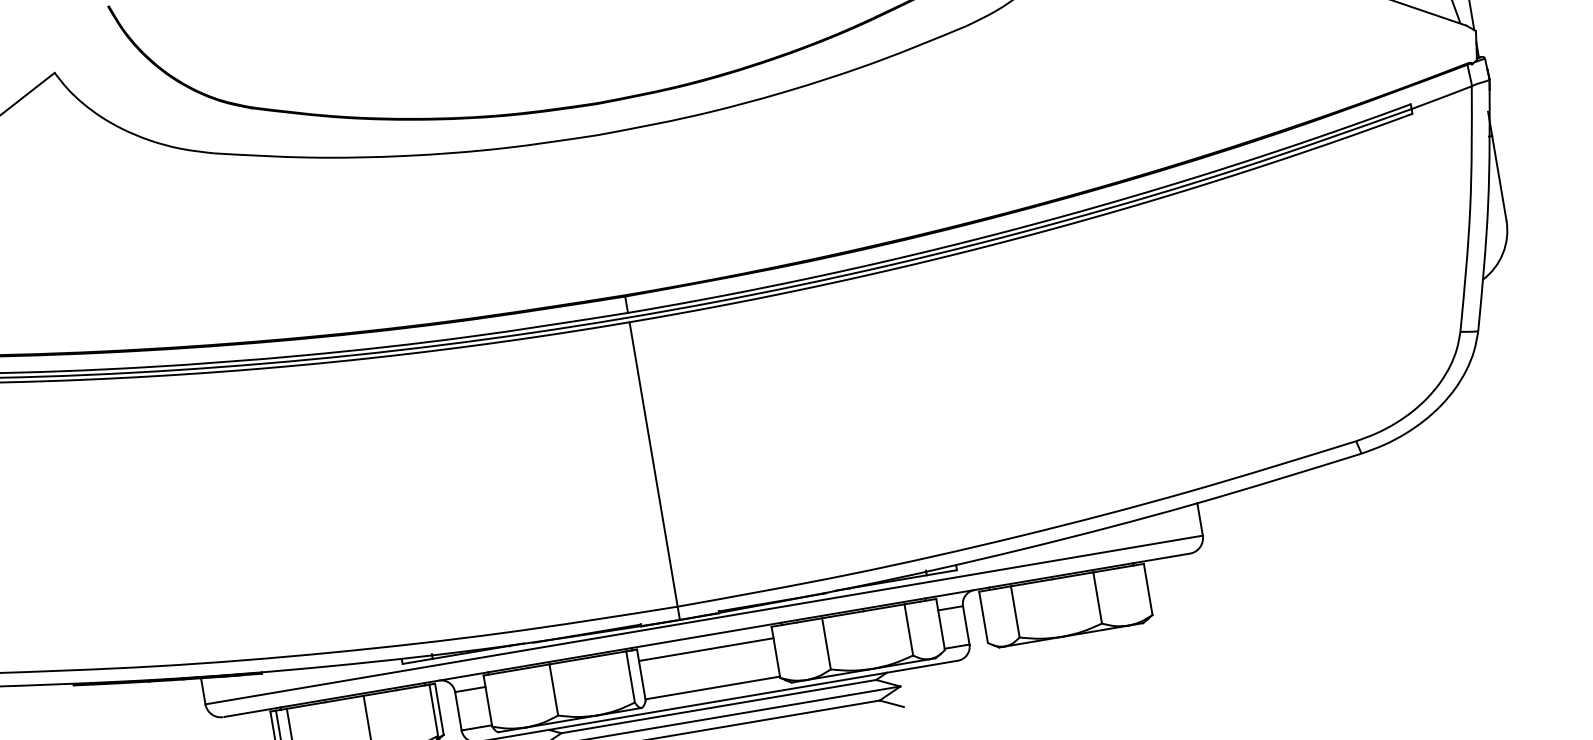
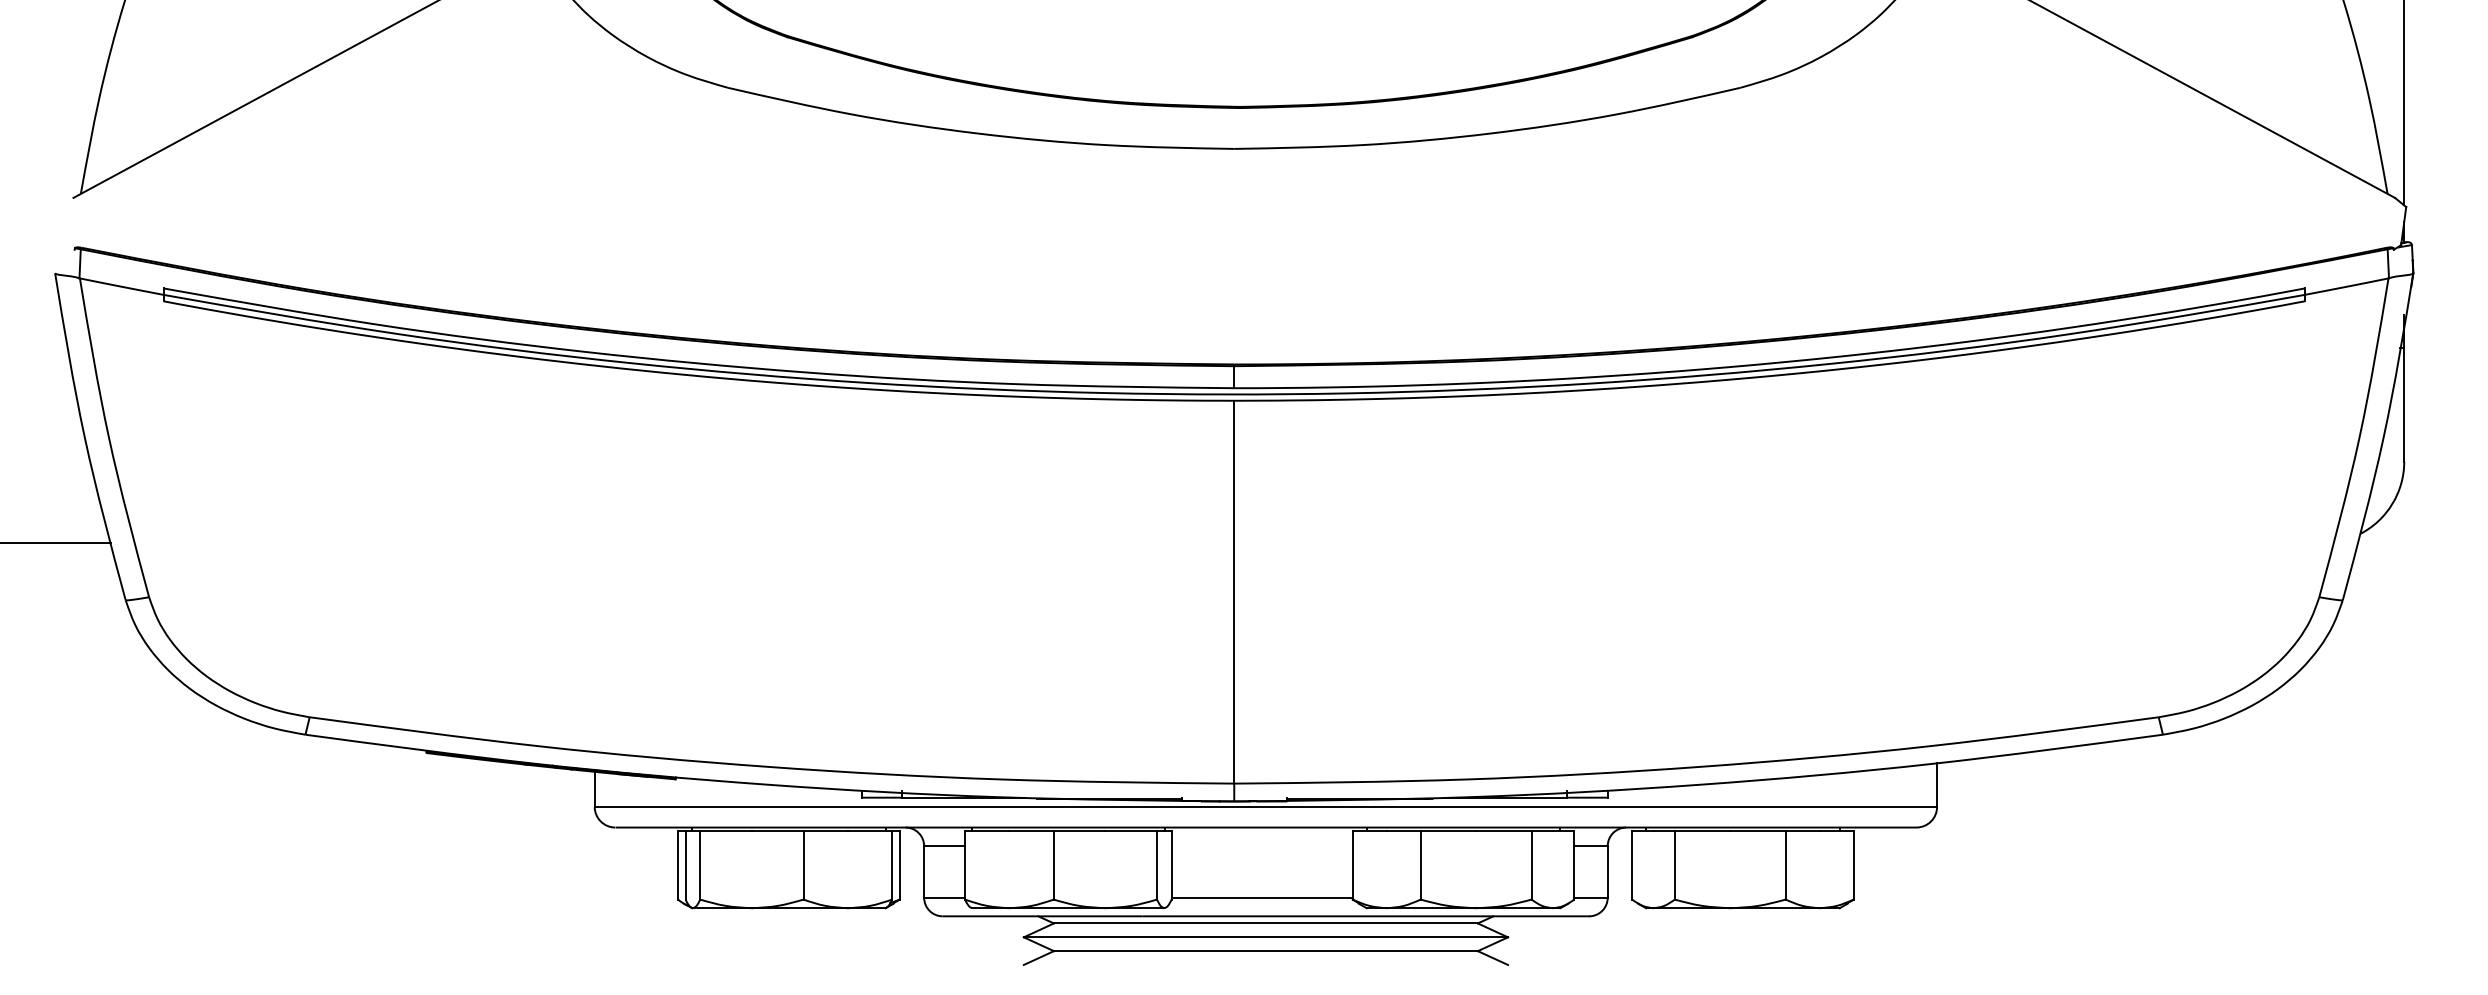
line: (705, 649) -> (1261, 846), removed

